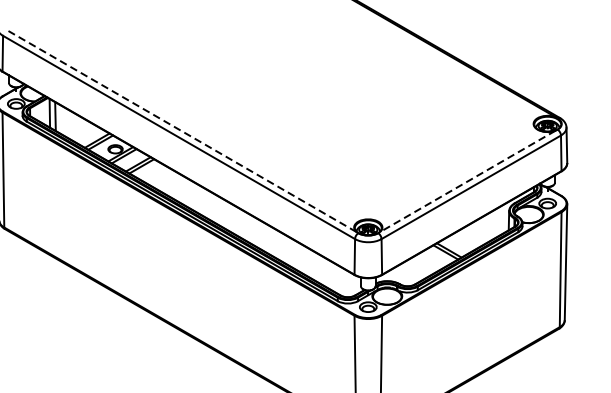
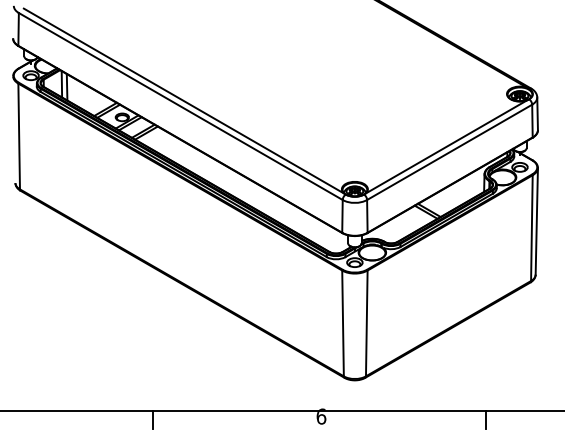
line: (182, 132) -> (183, 101), dashed -> solid
line: (467, 182) -> (446, 147), dashed -> solid

